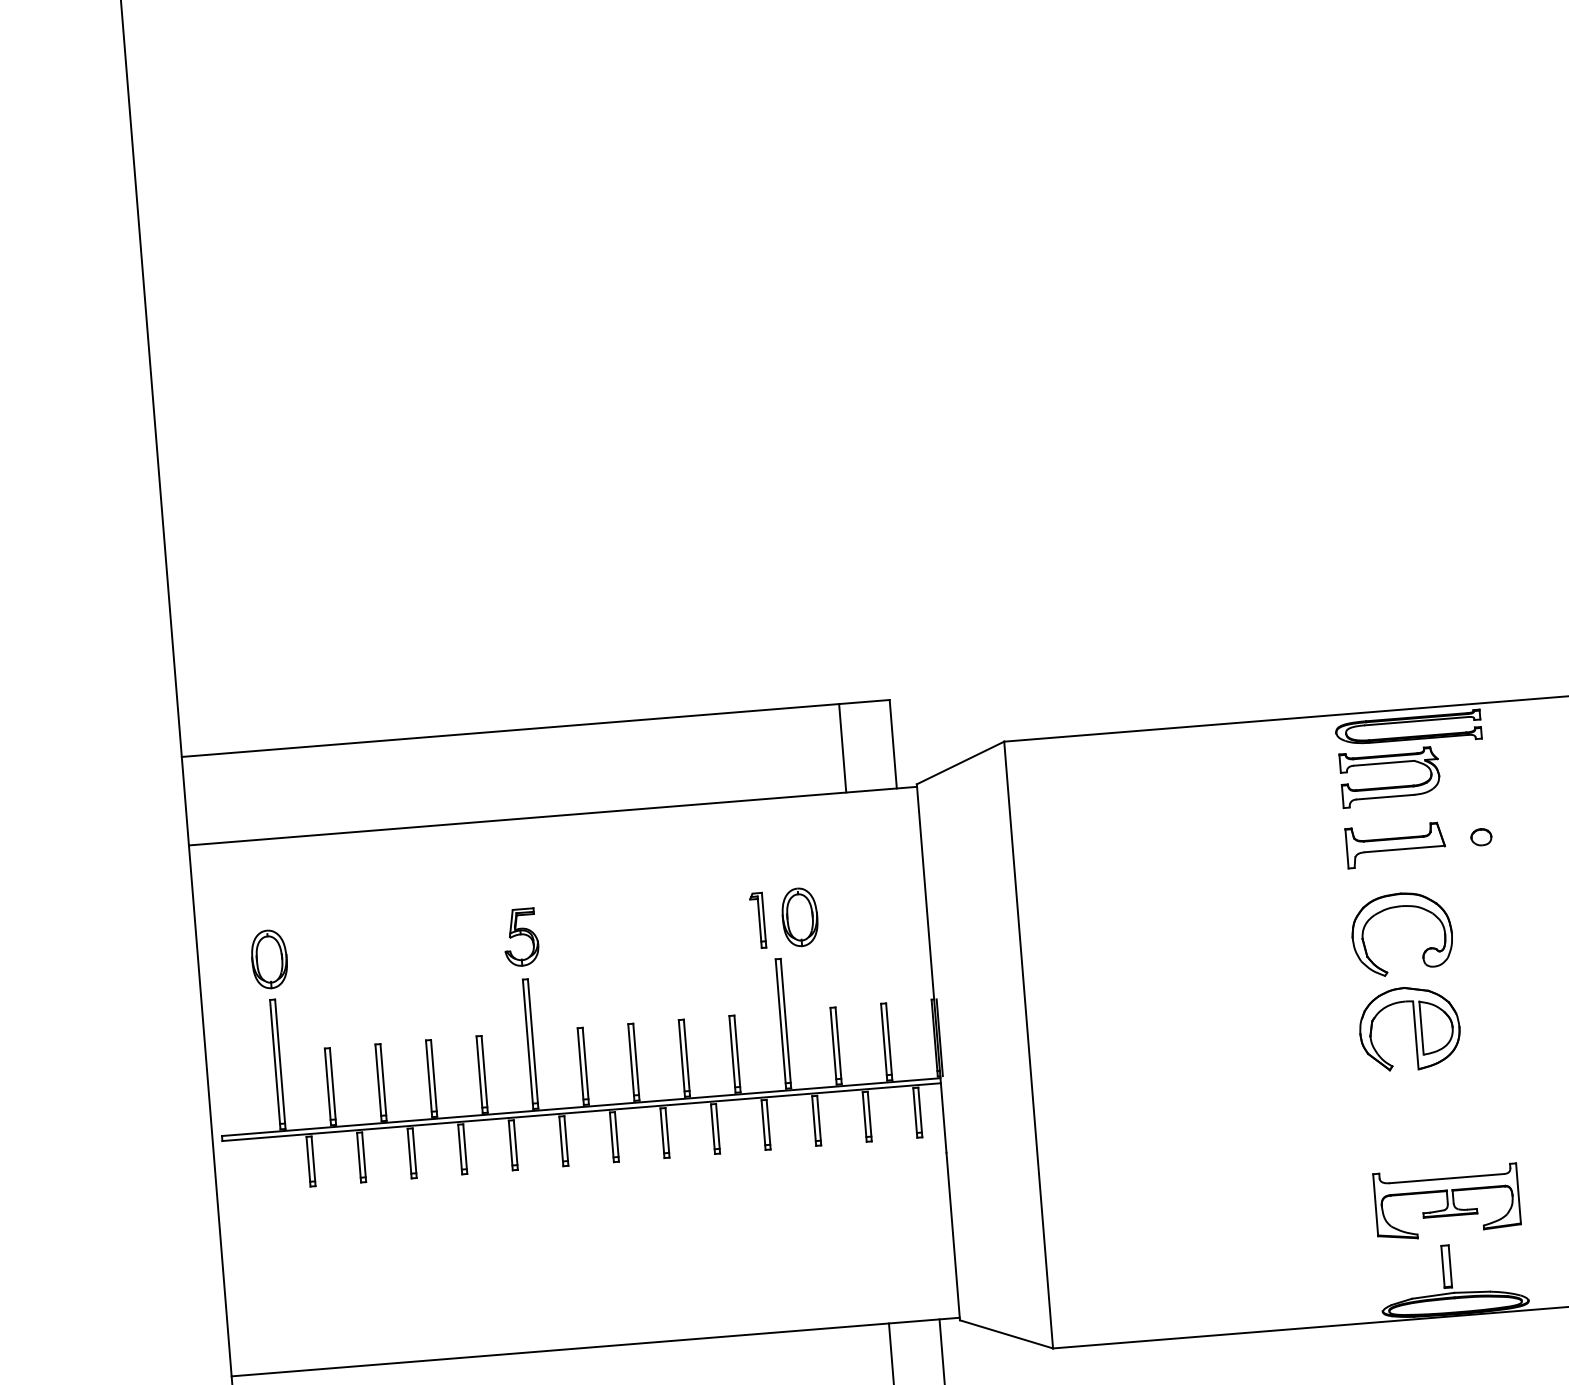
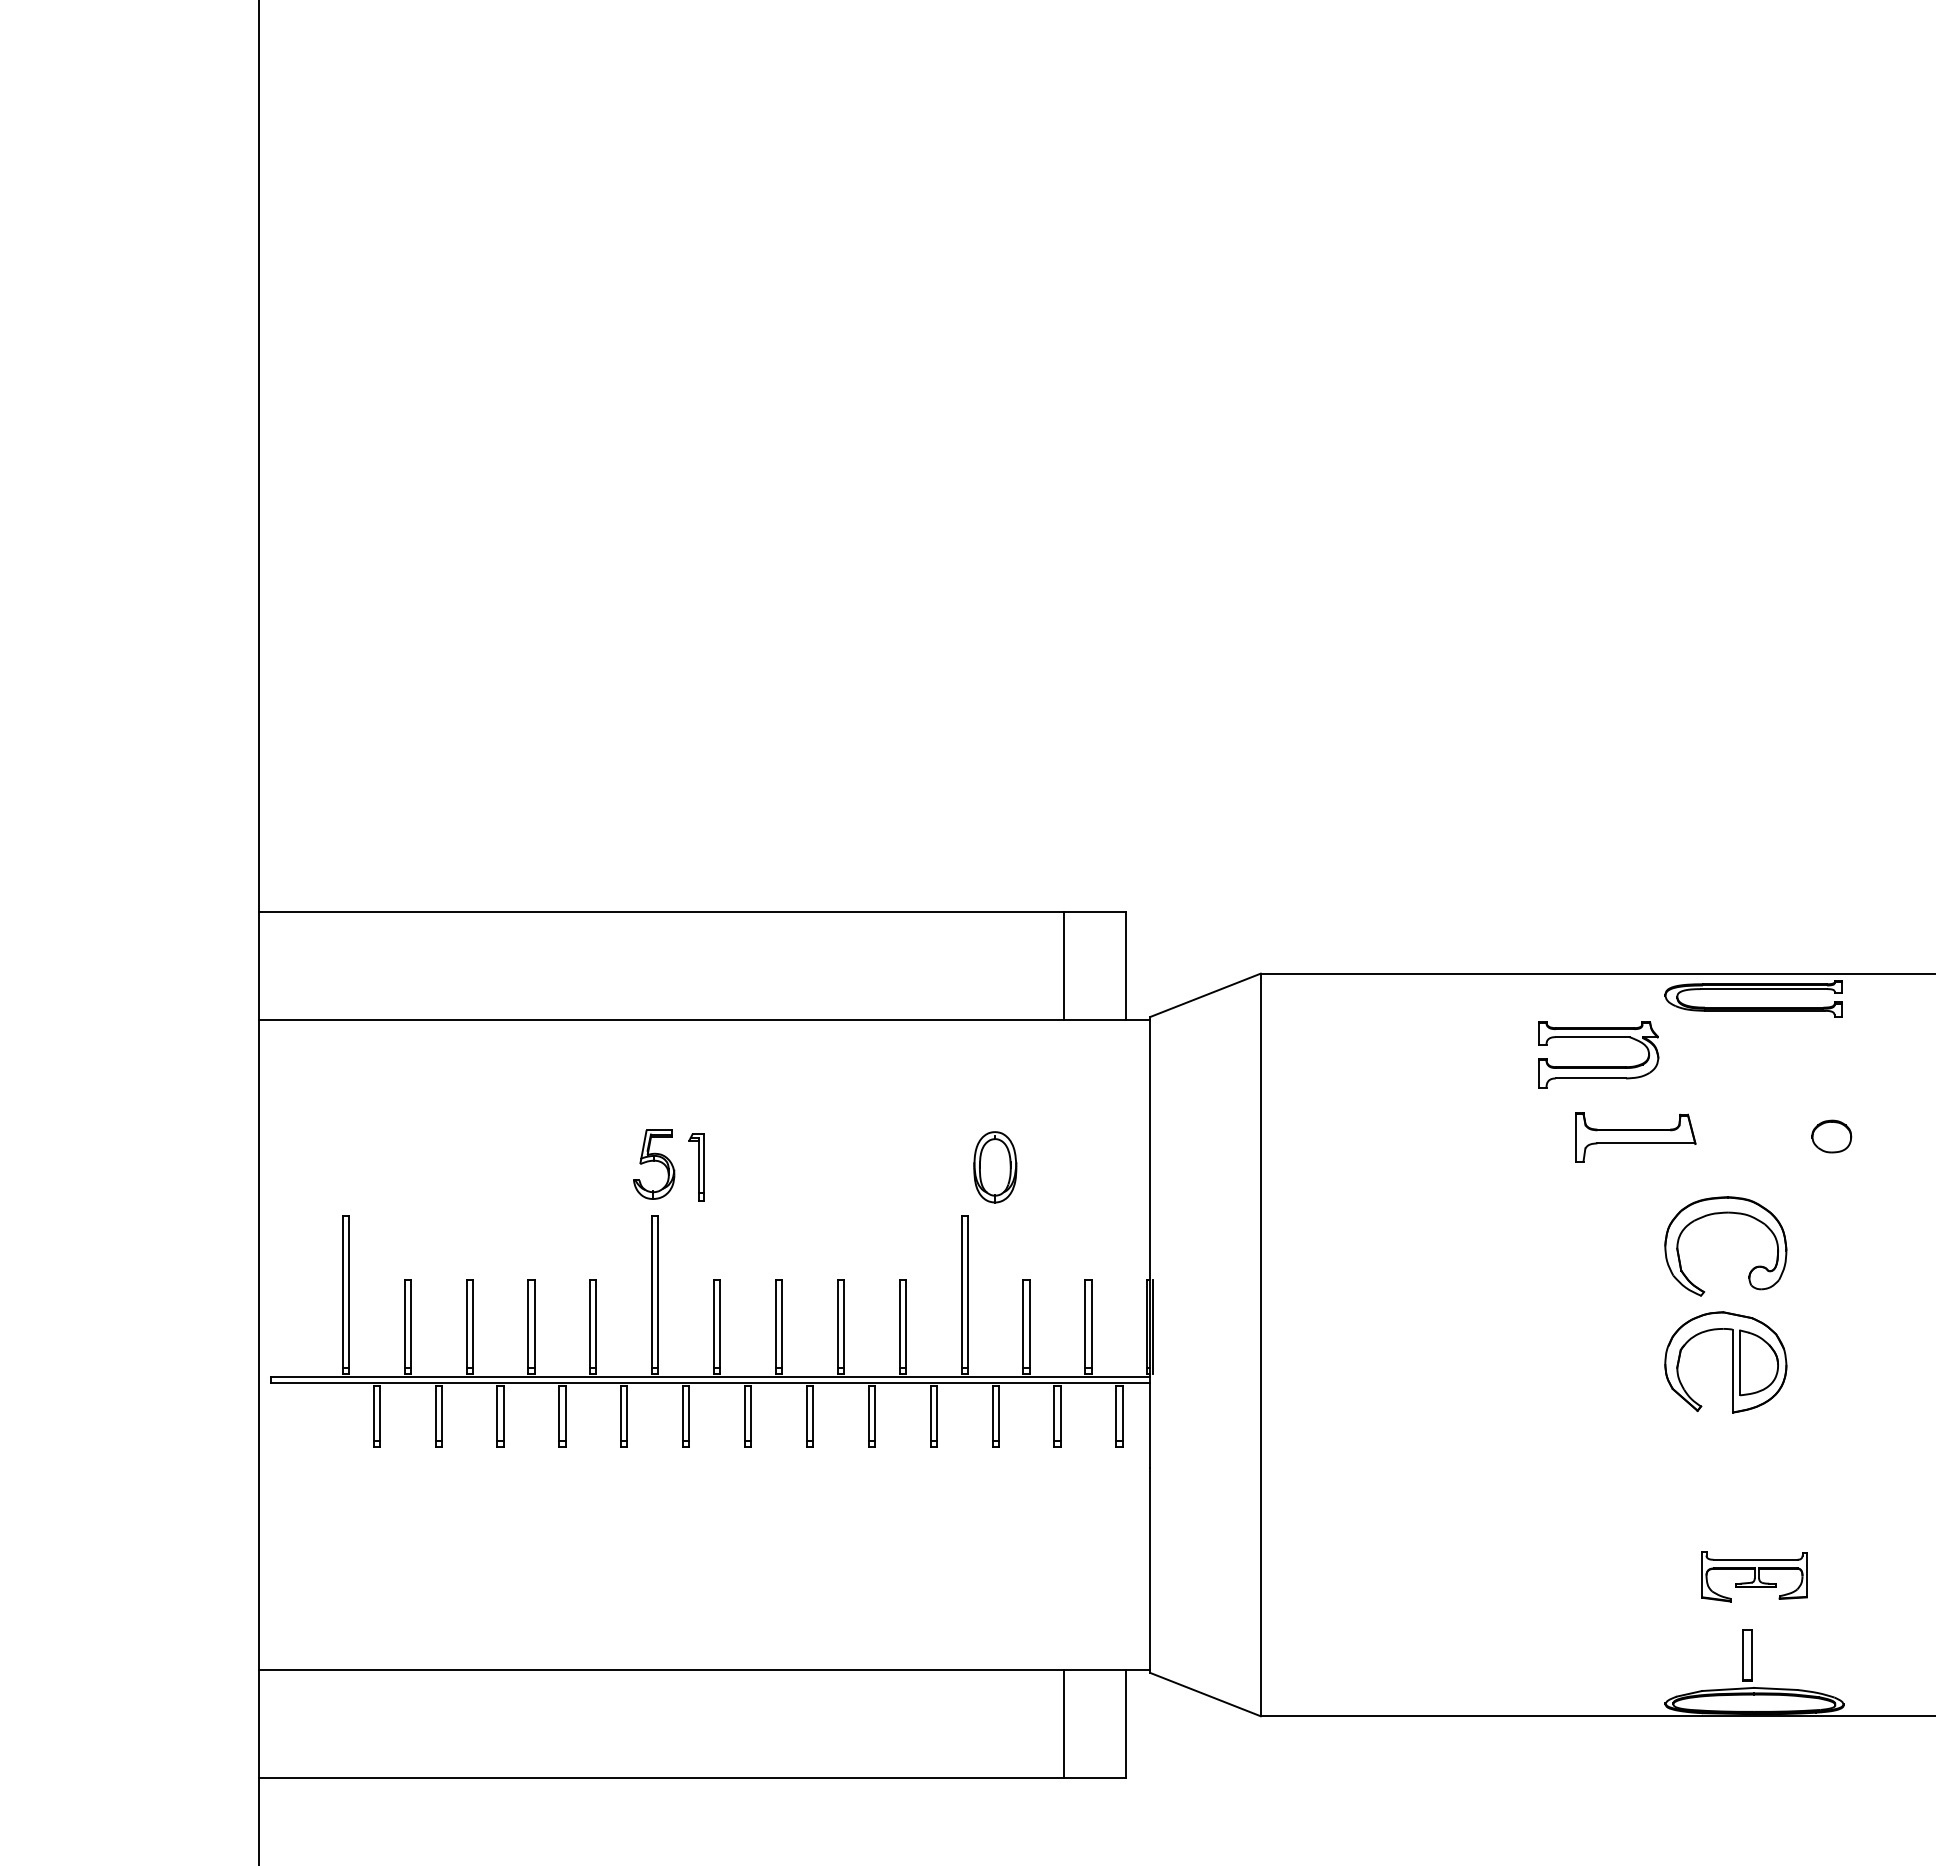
part: (1390, 786) -> (1598, 1066), moved
part: (1481, 837) -> (1831, 1136), size x1.6
part: (1395, 844) -> (1635, 1137), moved
part: (757, 920) -> (696, 1167), moved
part: (269, 959) -> (345, 1166), removed
part: (1447, 1201) -> (1754, 1576), size x0.6

